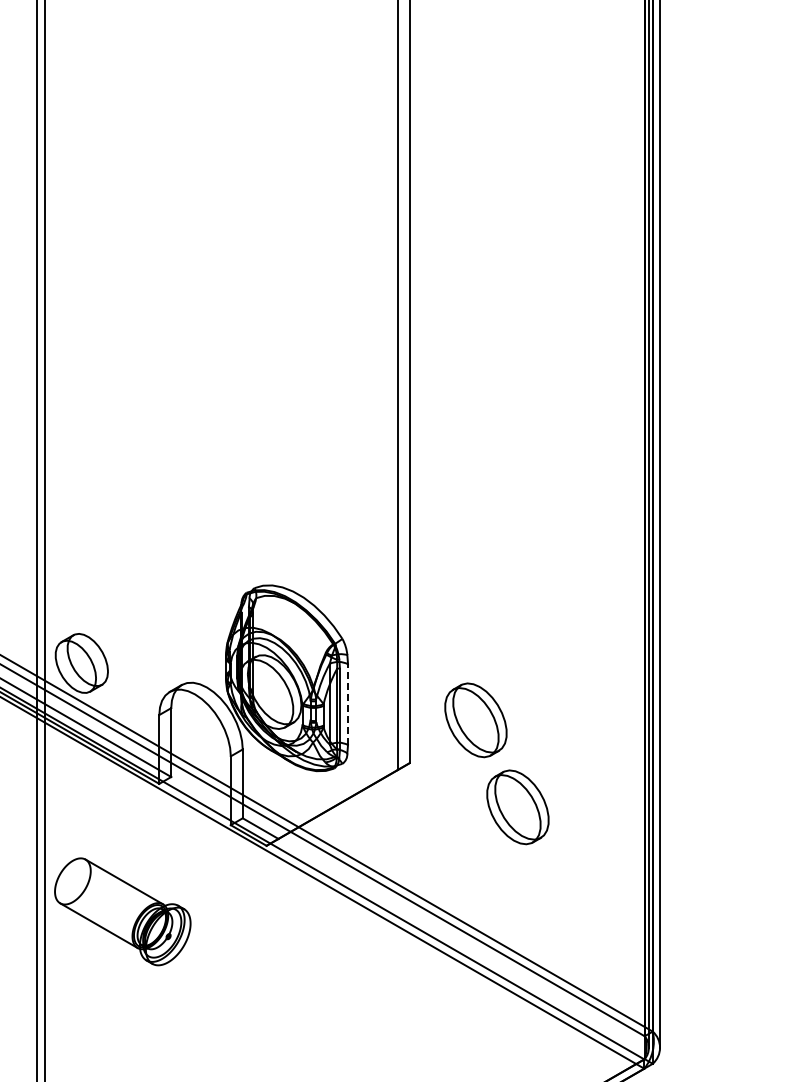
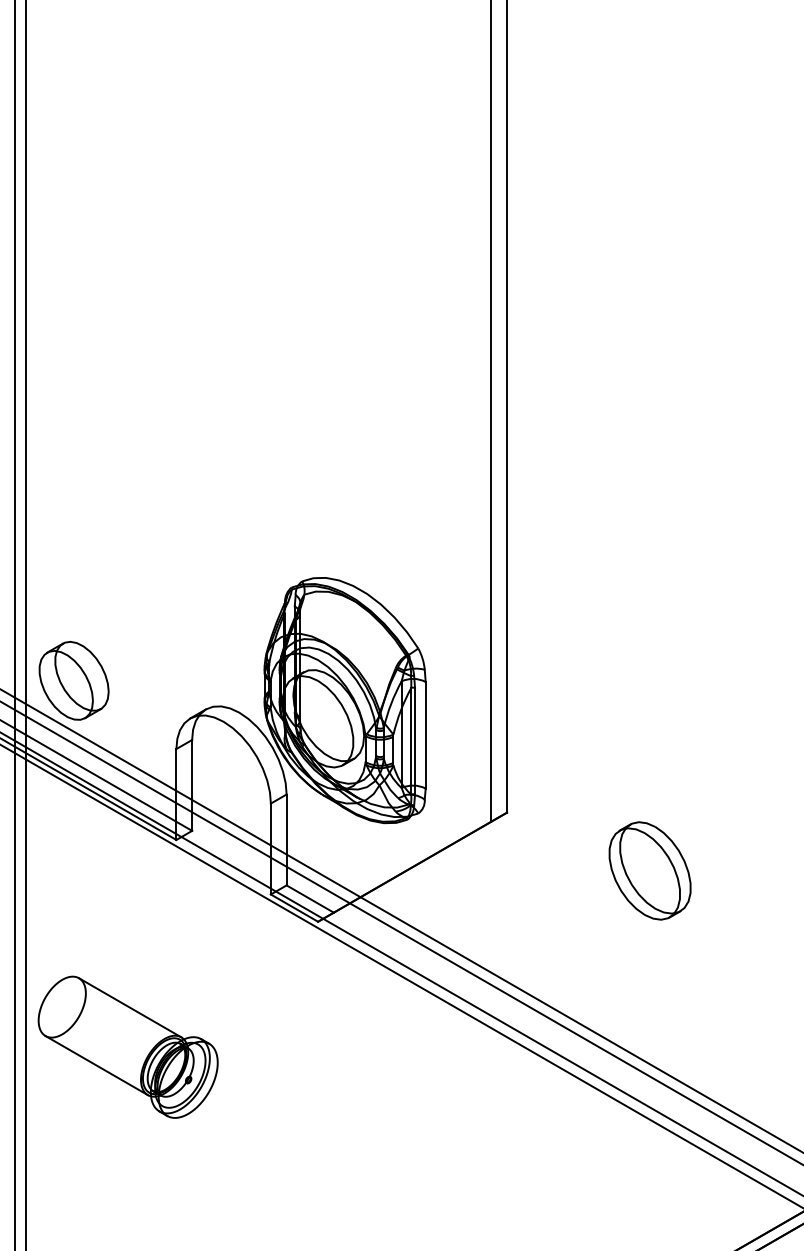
line: (348, 704) -> (426, 735), dashed -> solid
part: (475, 720) -> (594, 756), removed
part: (122, 911) -> (127, 1046), moved

